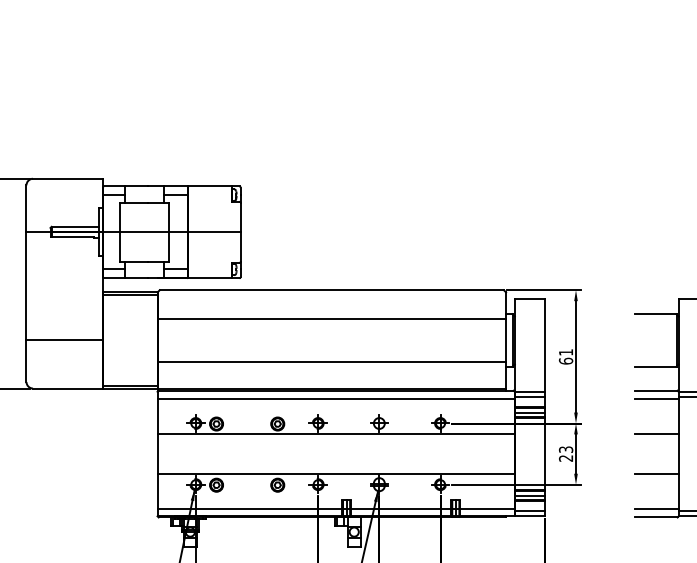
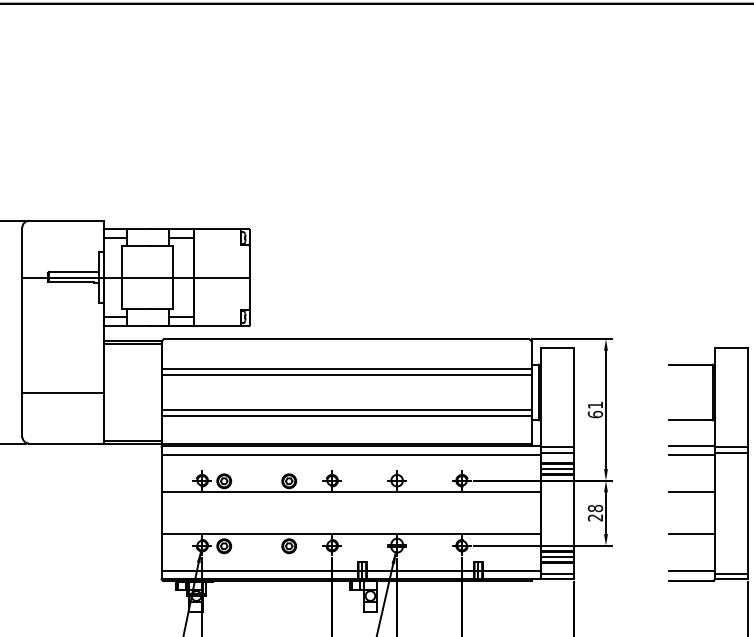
line: (331, 323) -> (346, 374), added
line: (331, 357) -> (346, 410), added
text: (566, 449) -> (595, 508), 23 -> 28

